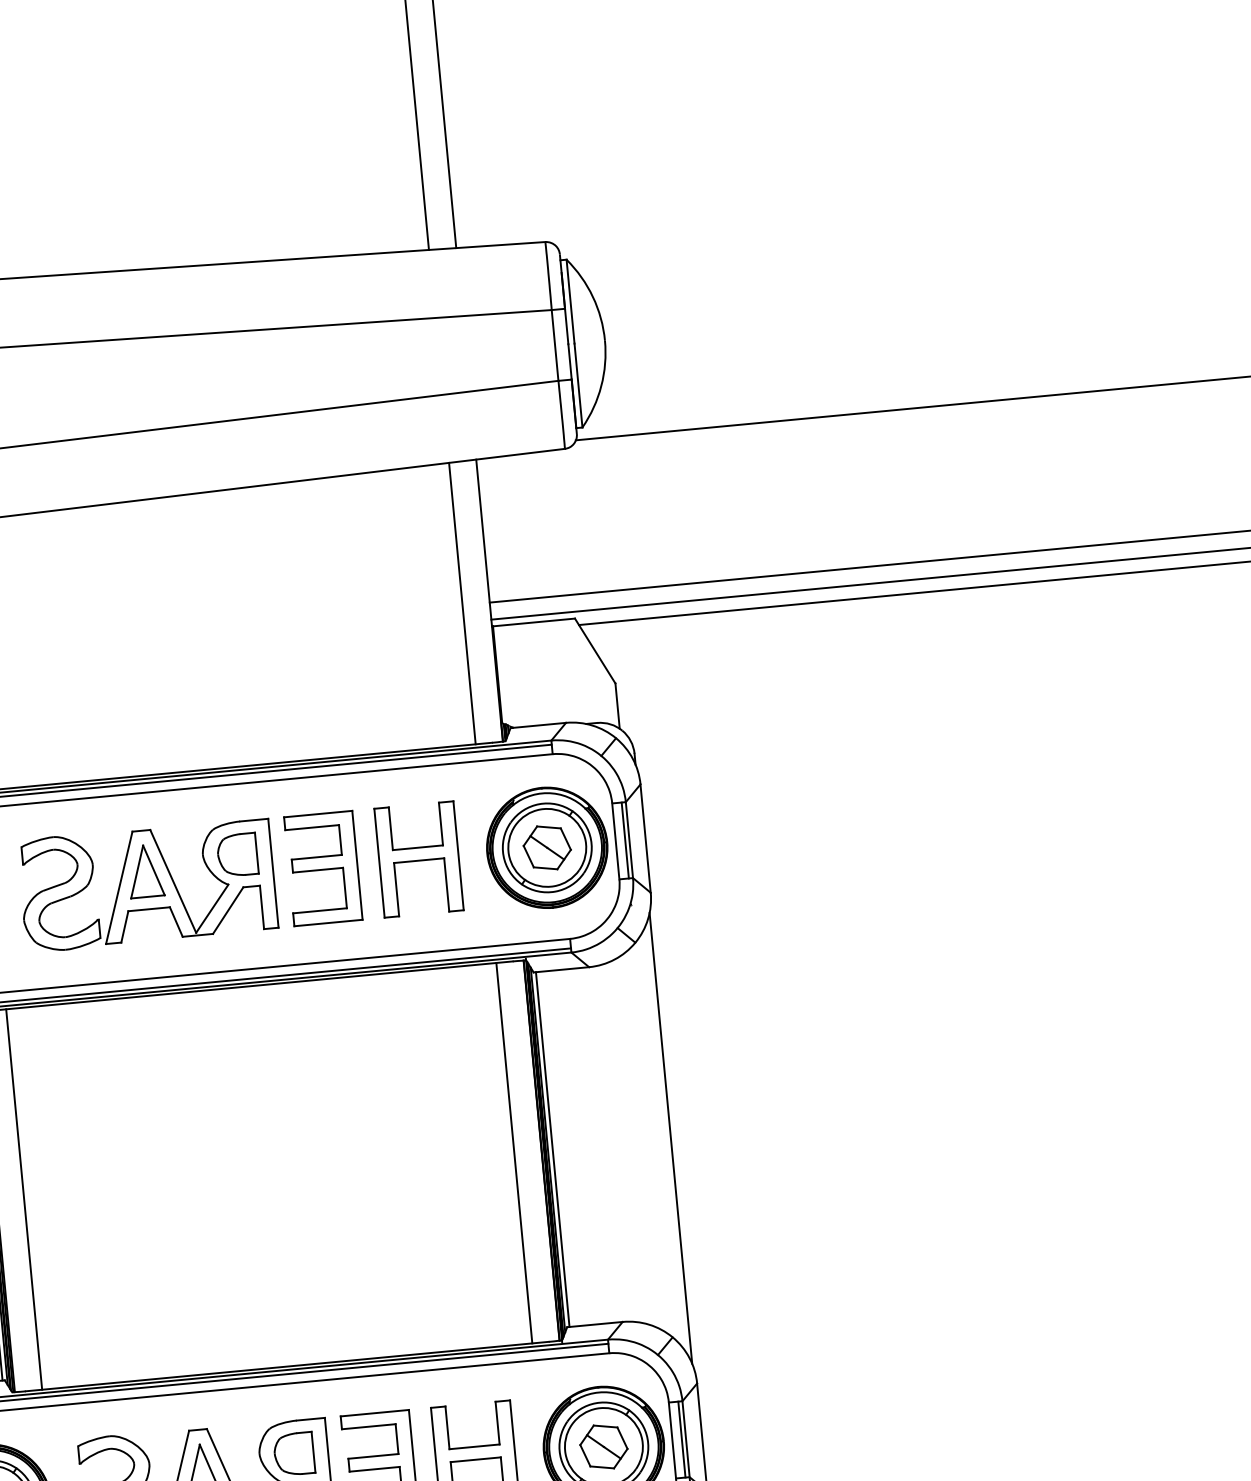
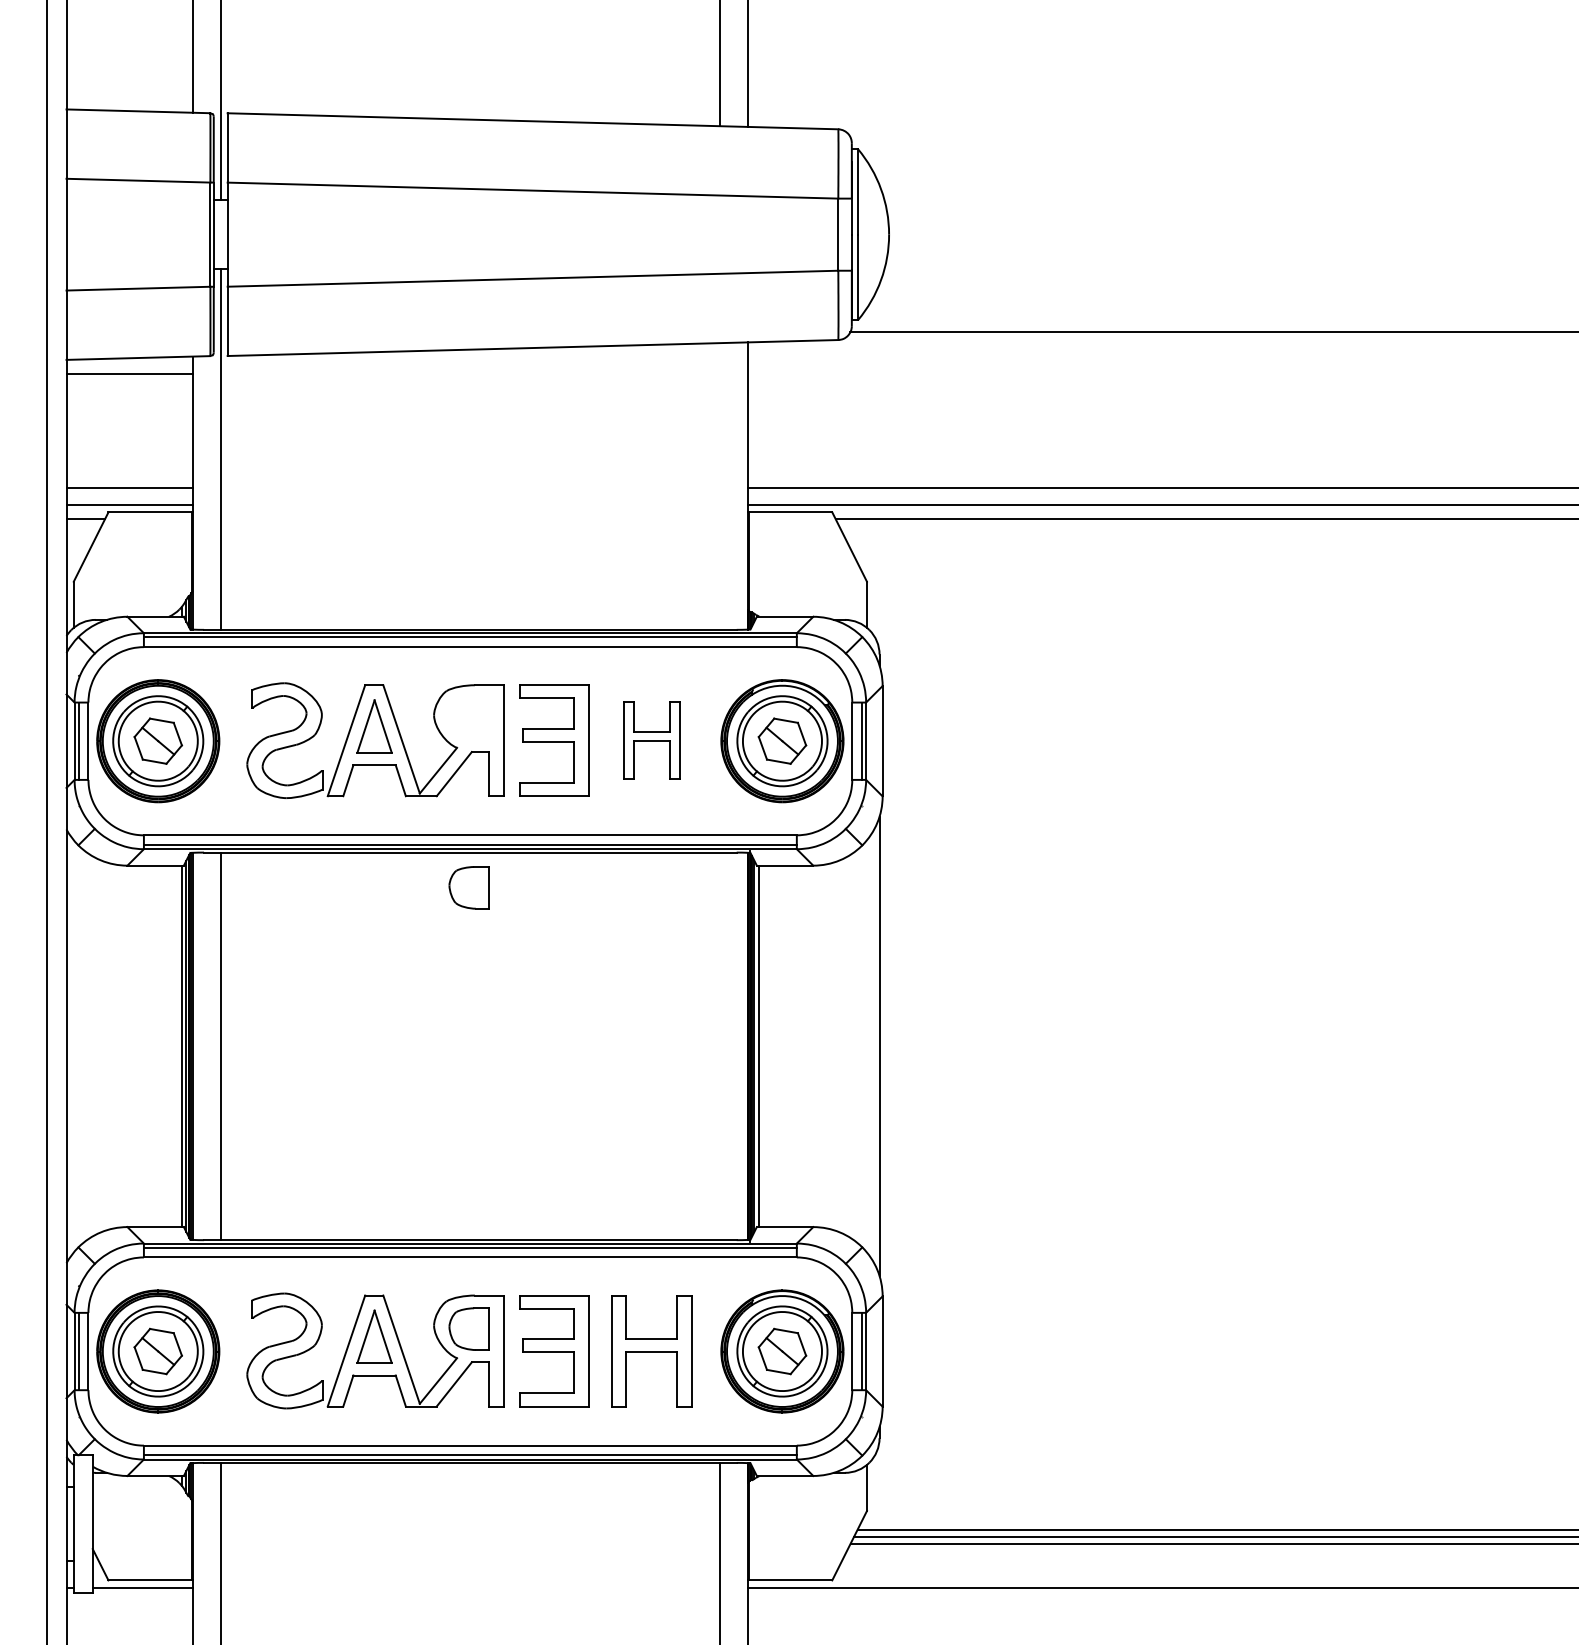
line: (462, 603) -> (720, 486), removed
part: (236, 854) -> (468, 887), moved
part: (418, 859) -> (651, 740), size x0.7
line: (514, 1153) -> (720, 1046), removed

